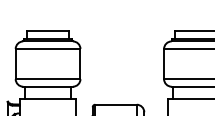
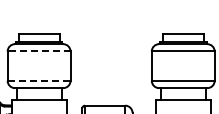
line: (47, 48) -> (38, 51), solid -> dashed
line: (48, 78) -> (39, 80), solid -> dashed

